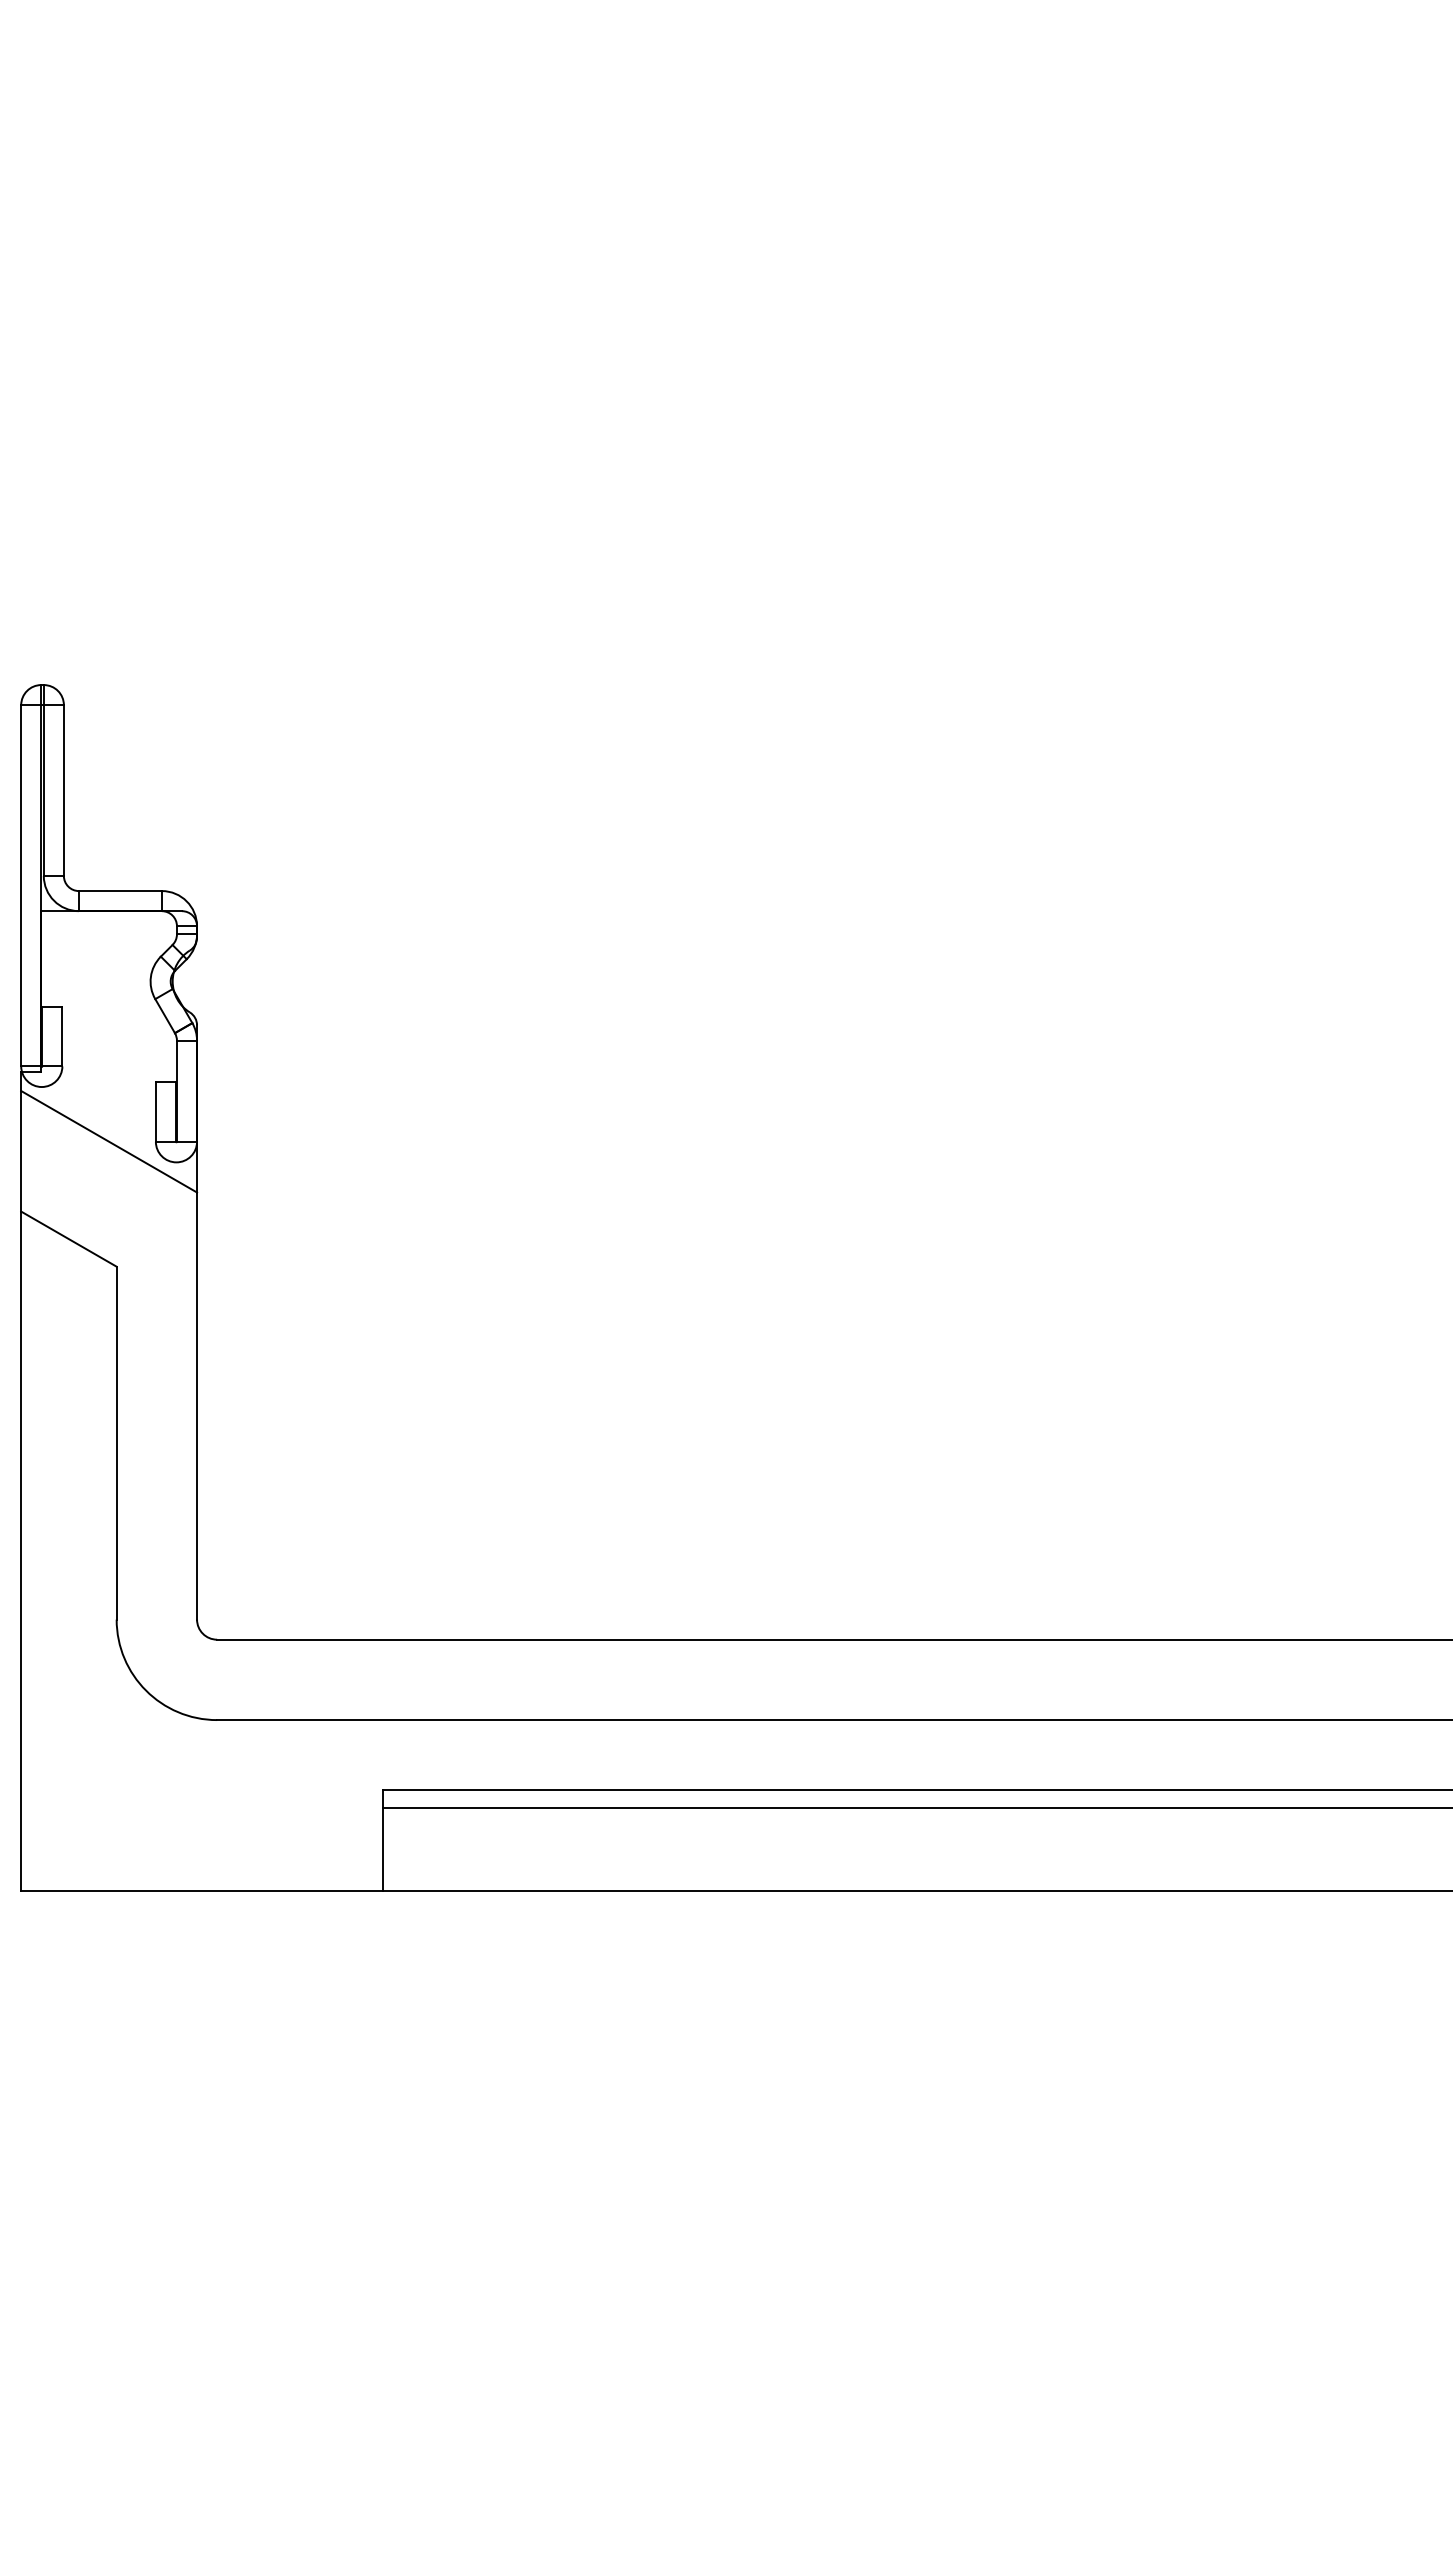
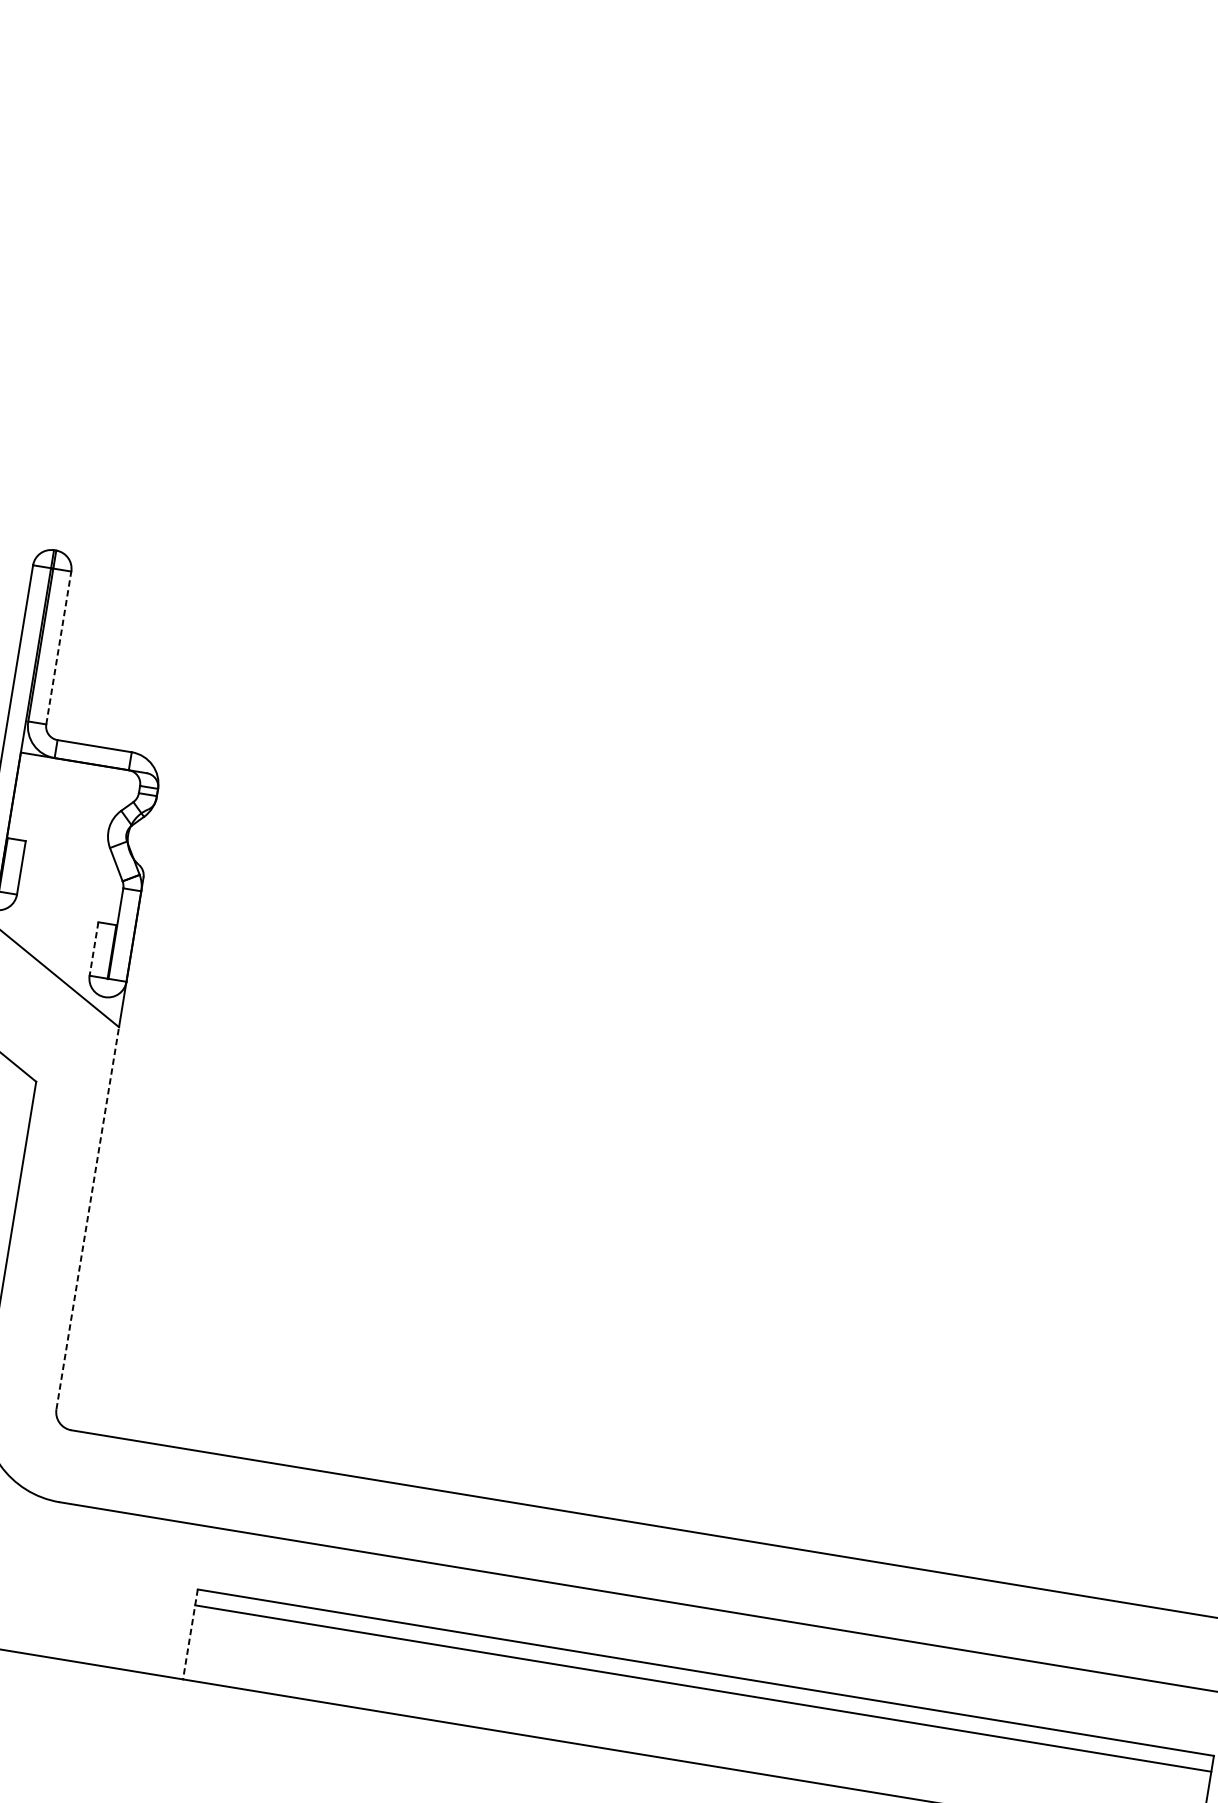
line: (63, 790) -> (58, 647), solid -> dashed
line: (155, 1111) -> (93, 948), solid -> dashed
line: (197, 1406) -> (88, 1218), solid -> dashed
line: (382, 1841) -> (189, 1635), solid -> dashed

